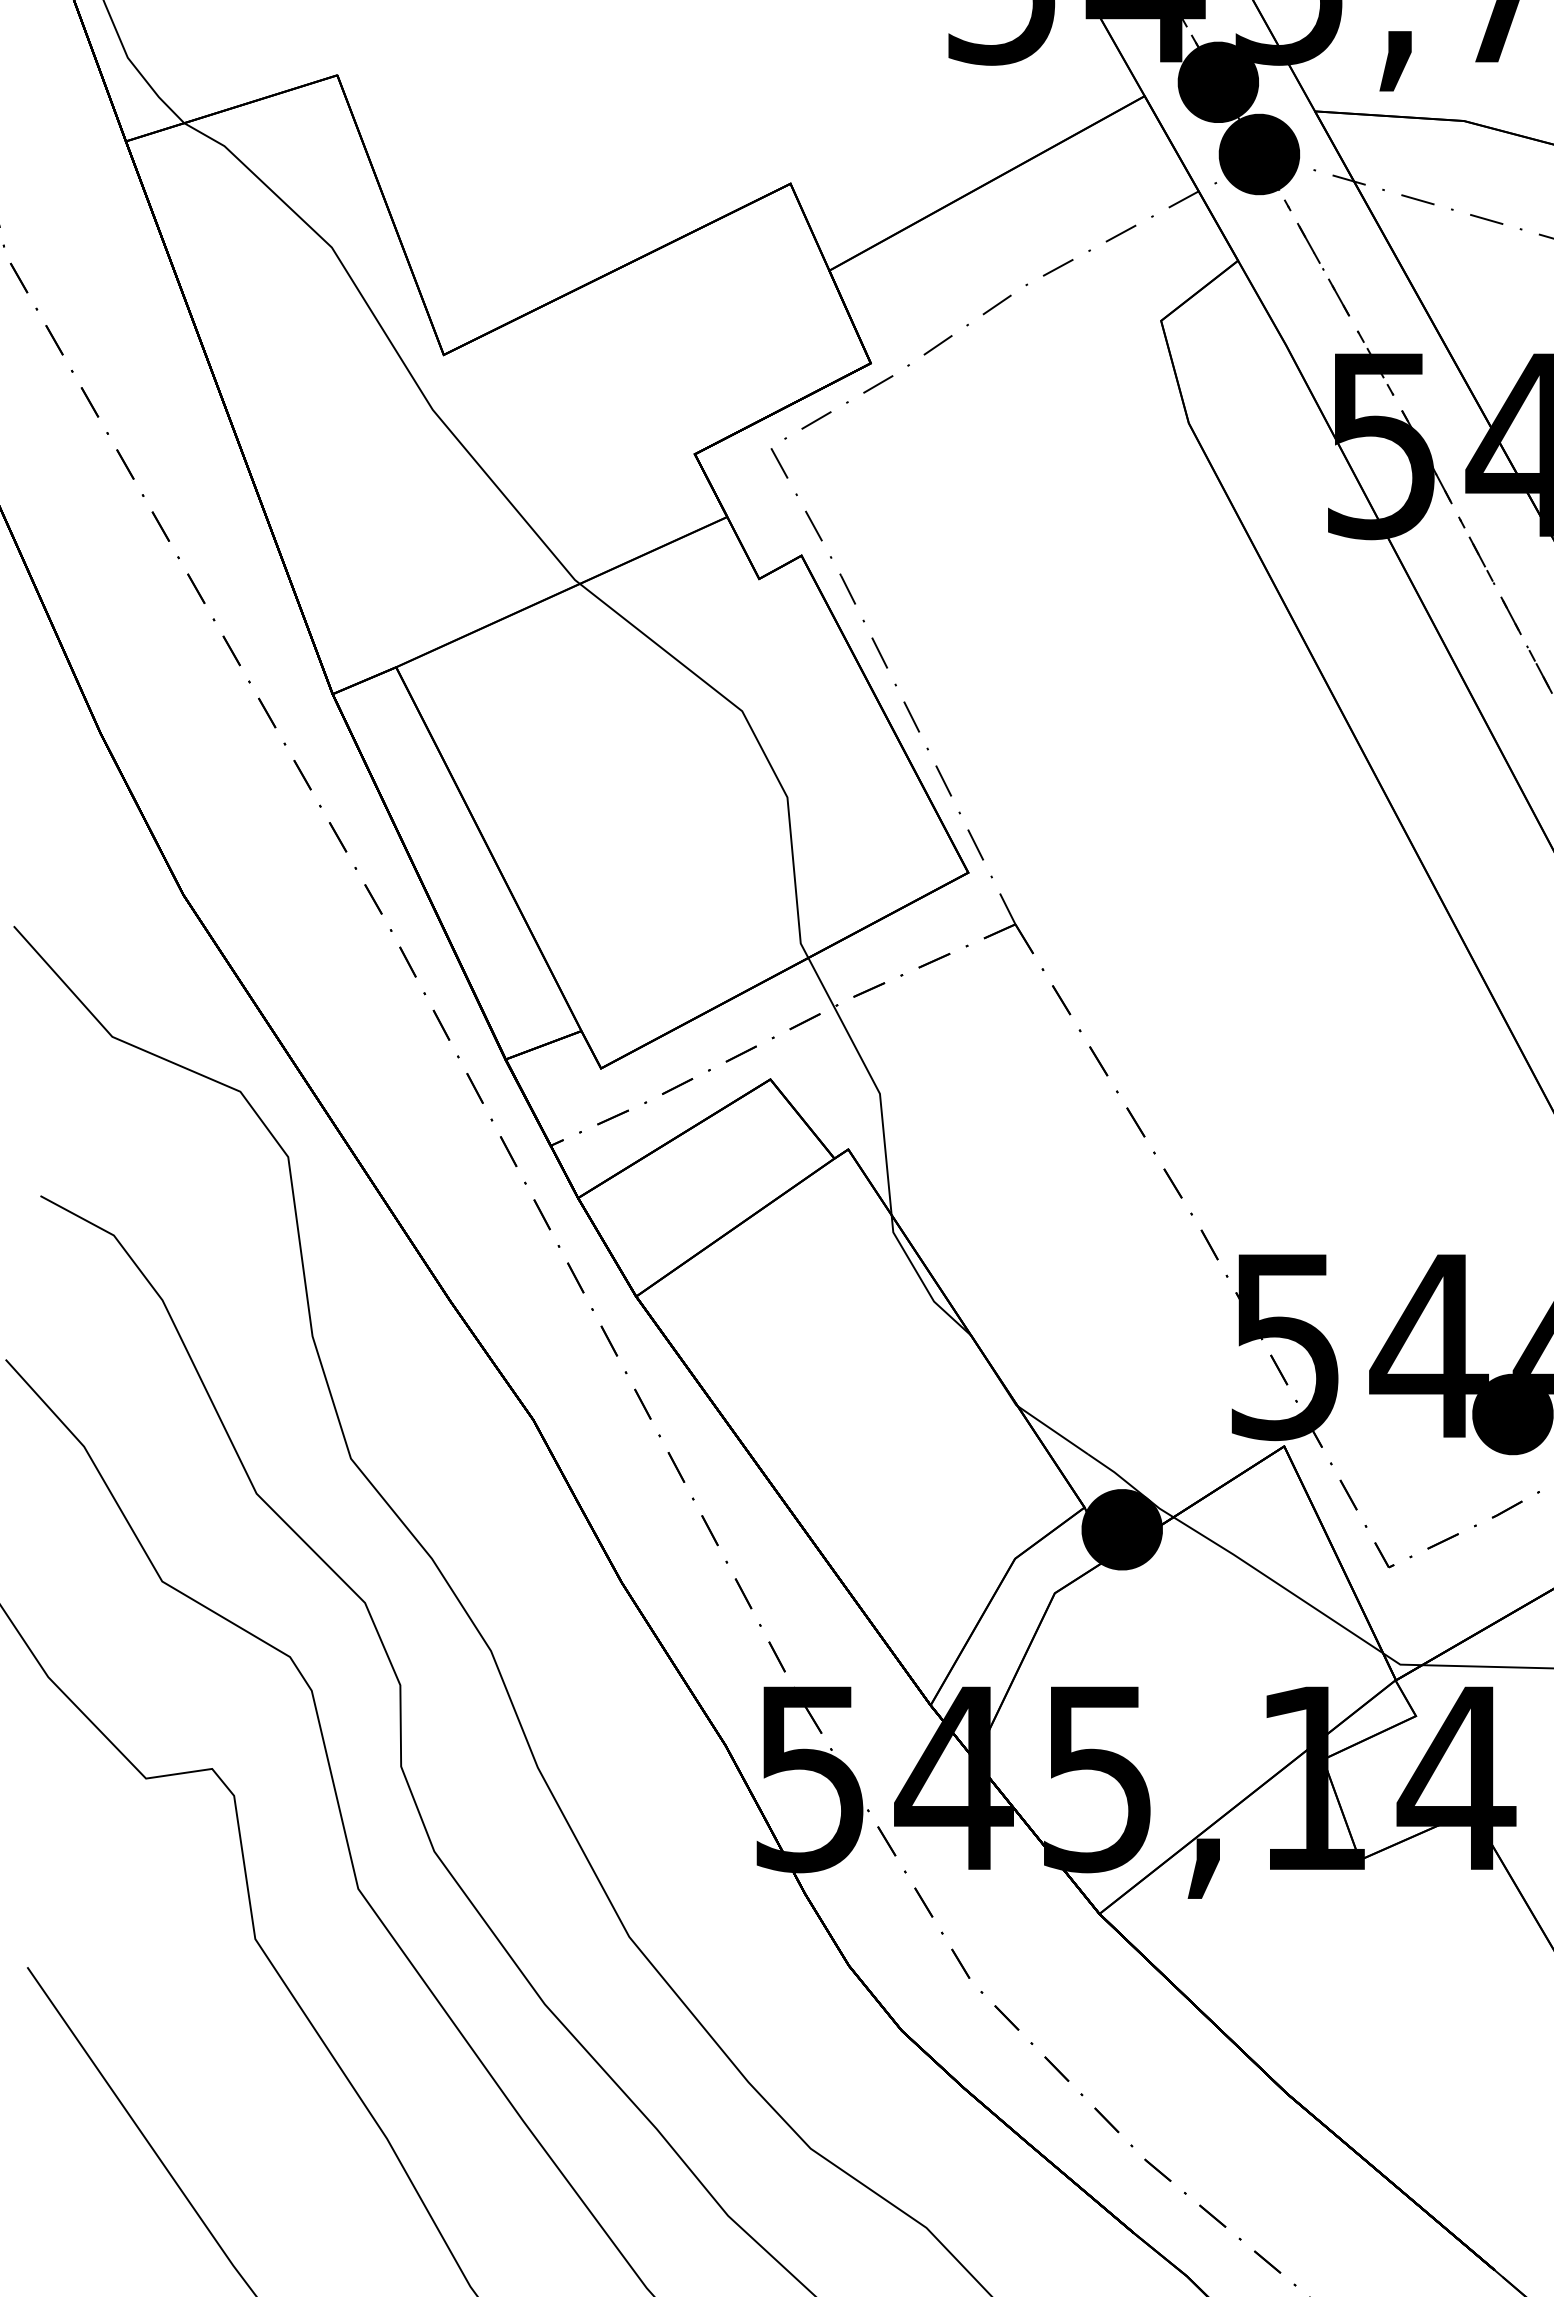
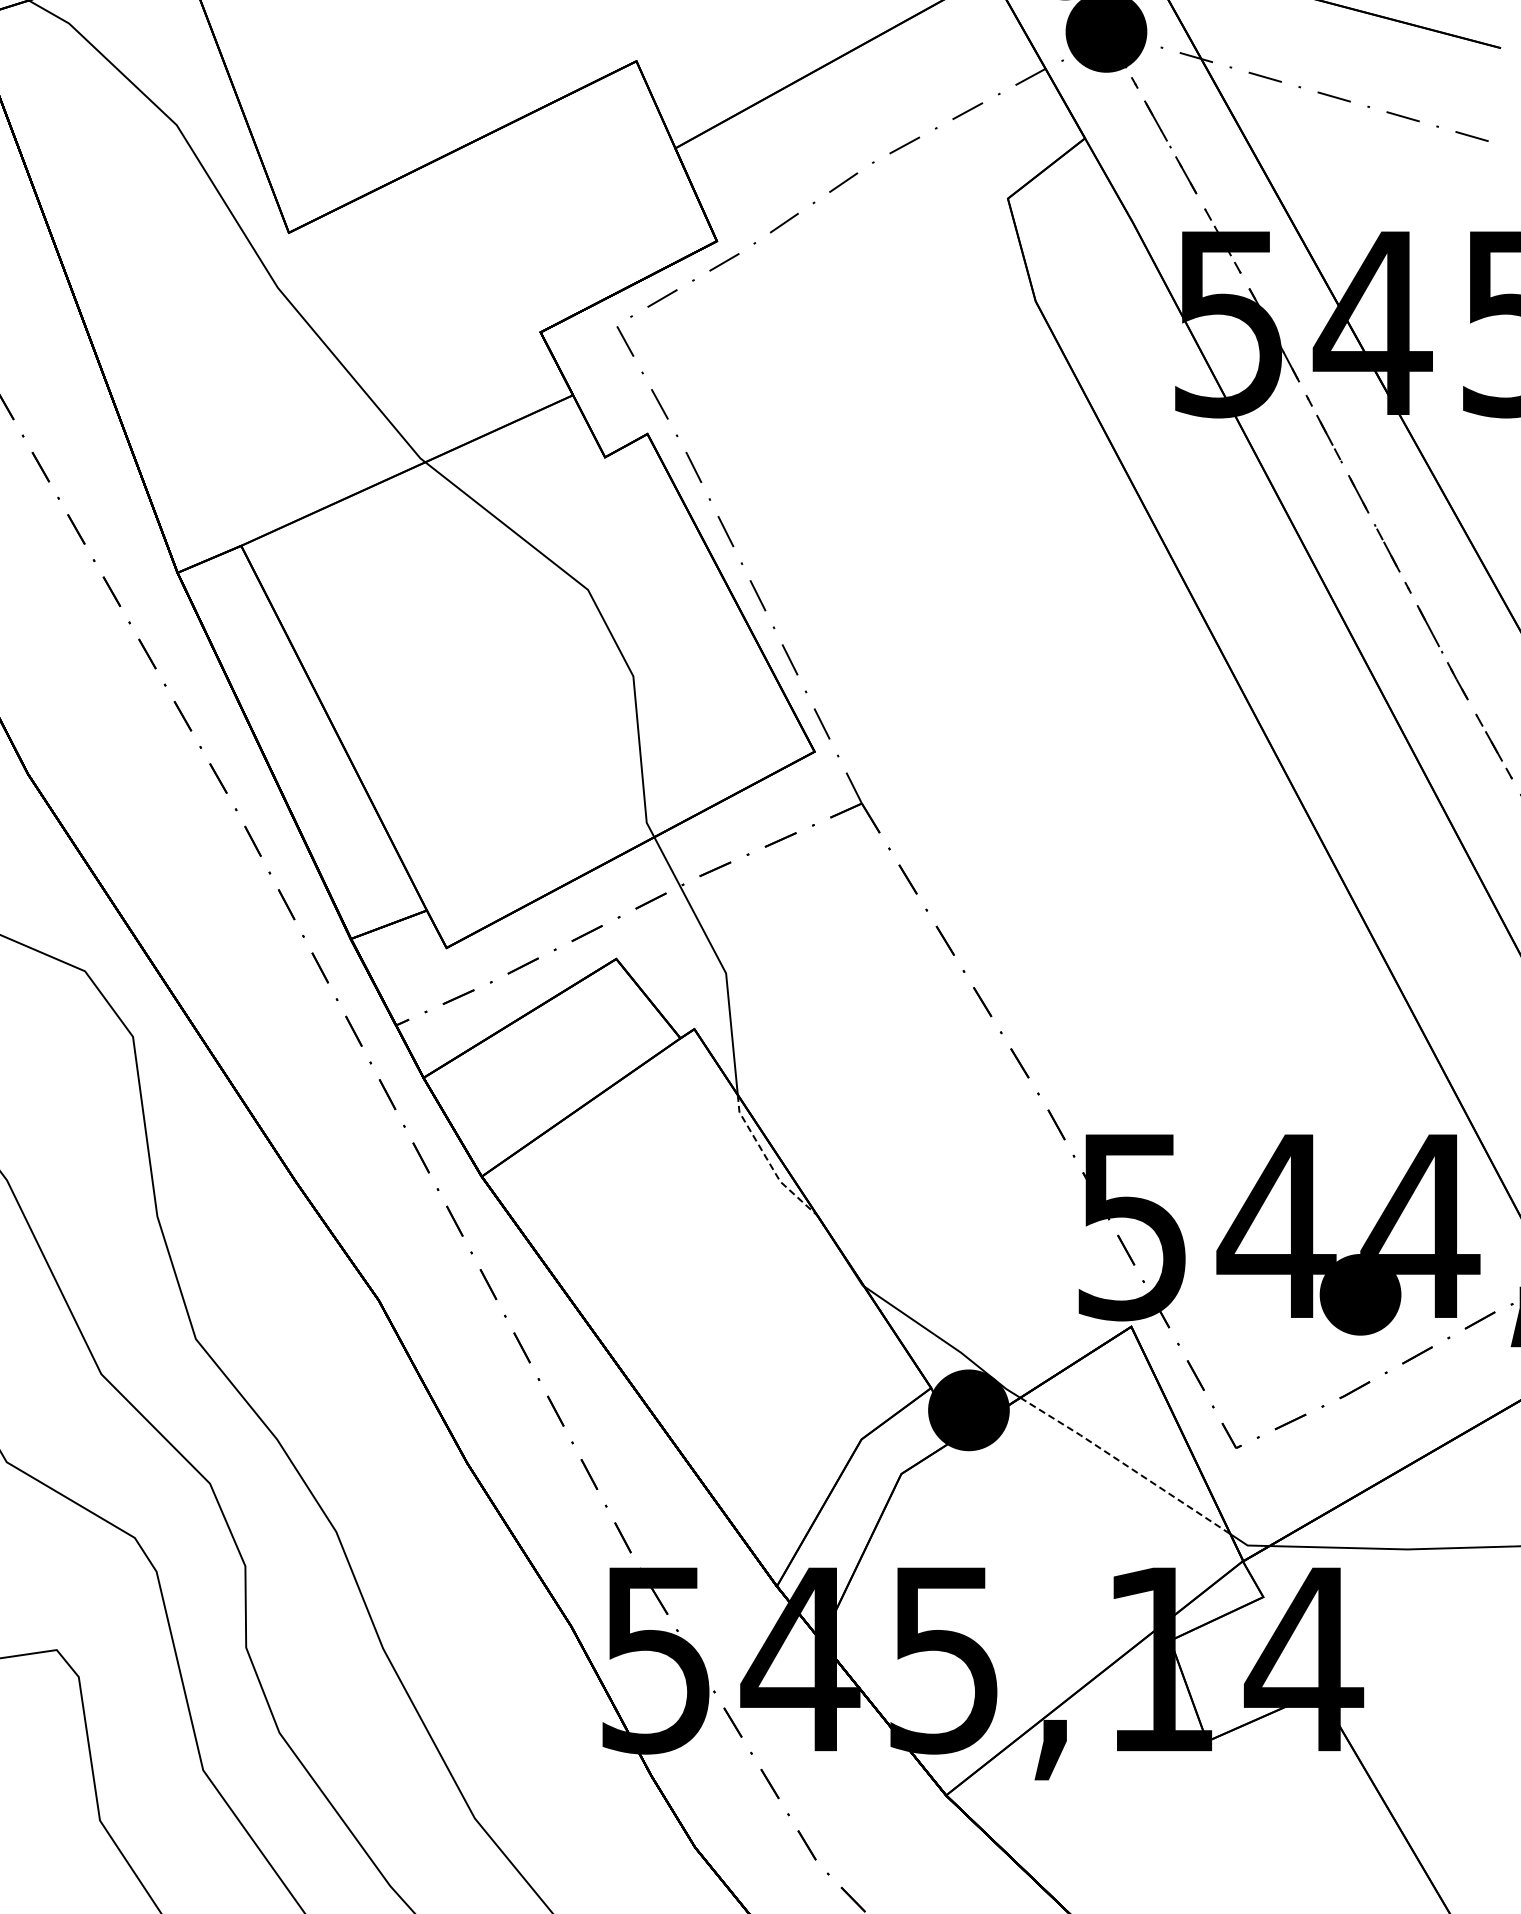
line: (921, 1281) -> (767, 1161), solid -> dashed
line: (1278, 1584) -> (1125, 1465), solid -> dashed

